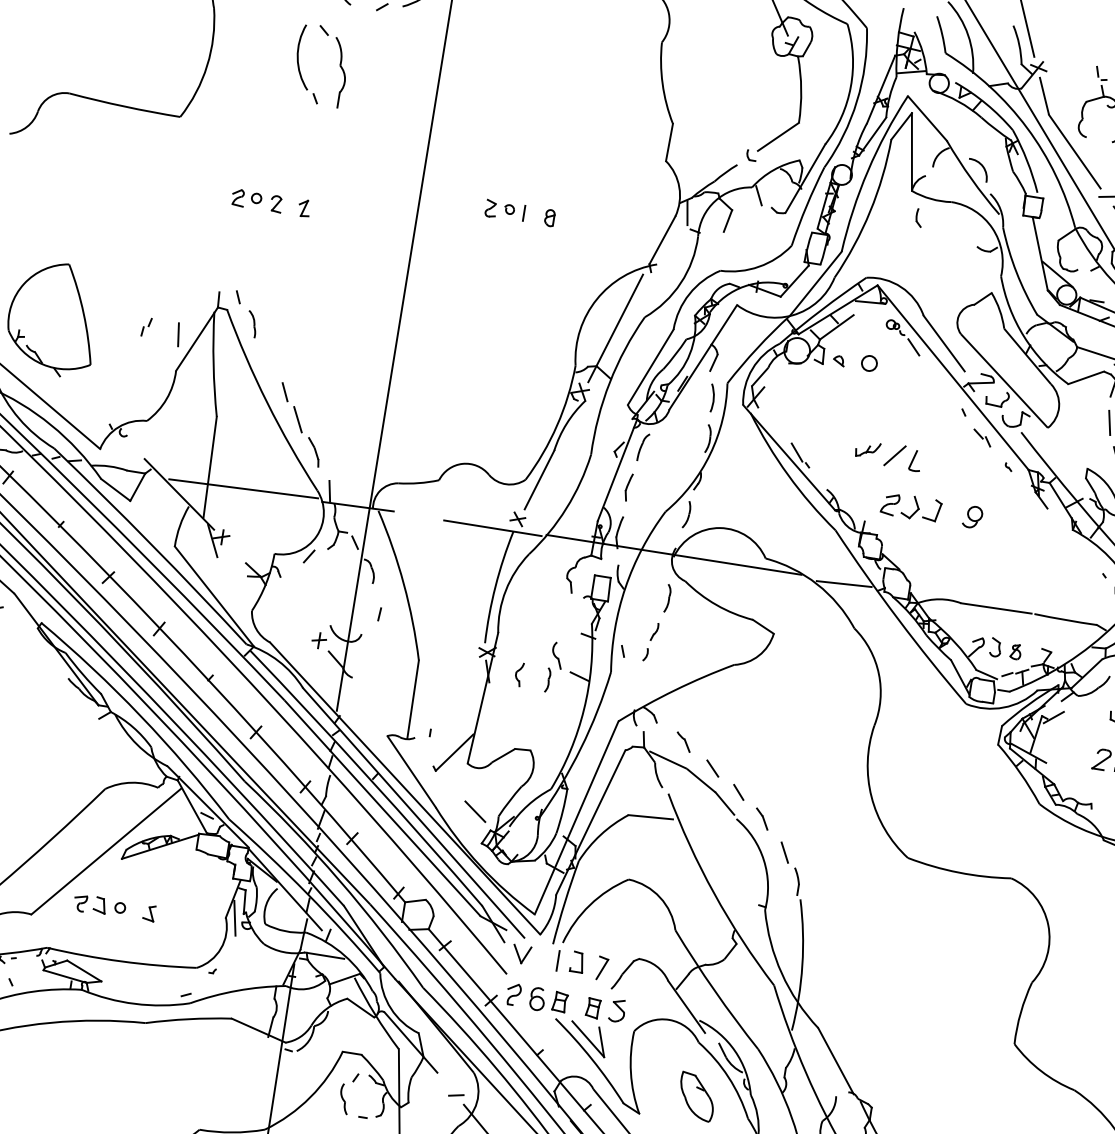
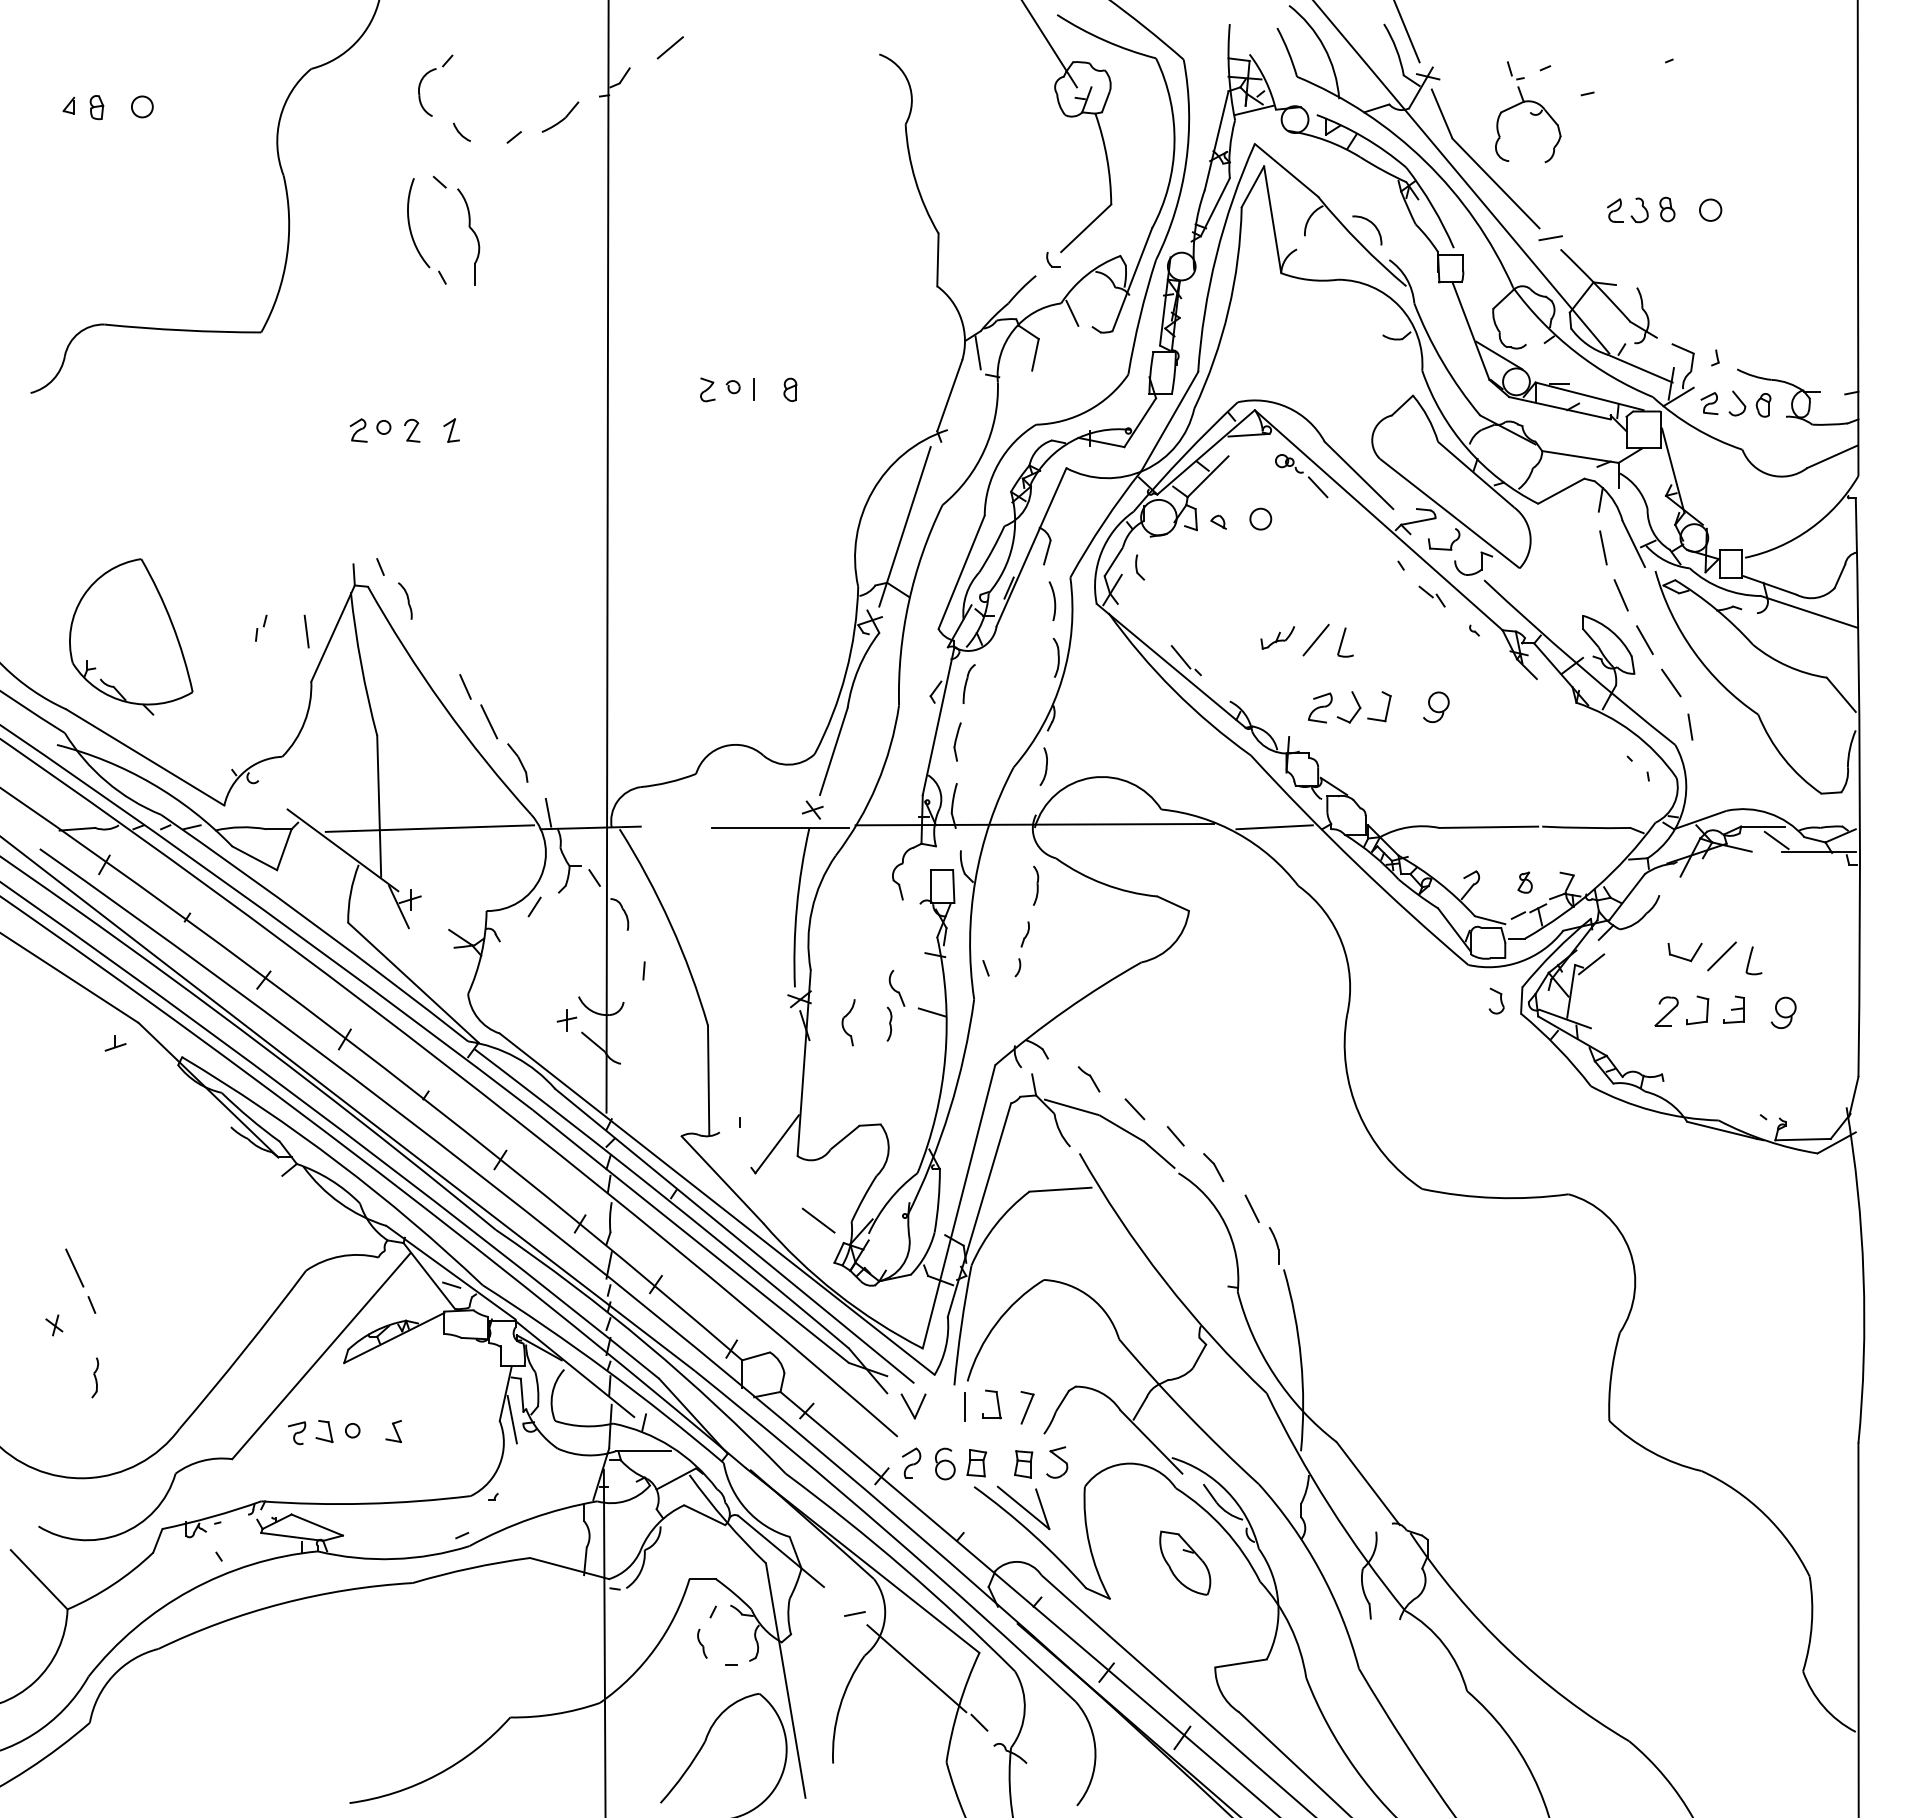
part: (919, 217) -> (1140, 567), moved
part: (995, 647) -> (1496, 1000), moved
part: (519, 674) -> (848, 1022), size x1.4
part: (344, 1099) -> (702, 1643), size x0.7

